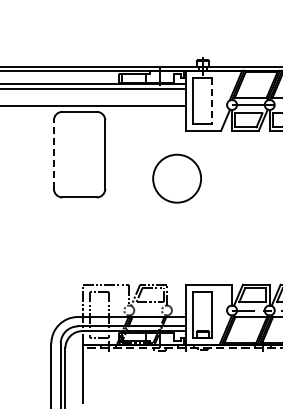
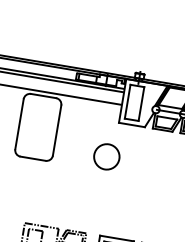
line: (211, 101) -> (141, 104), dashed -> solid
line: (53, 154) -> (19, 124), dashed -> solid
circle: (177, 178) -> (107, 156), size x0.71

